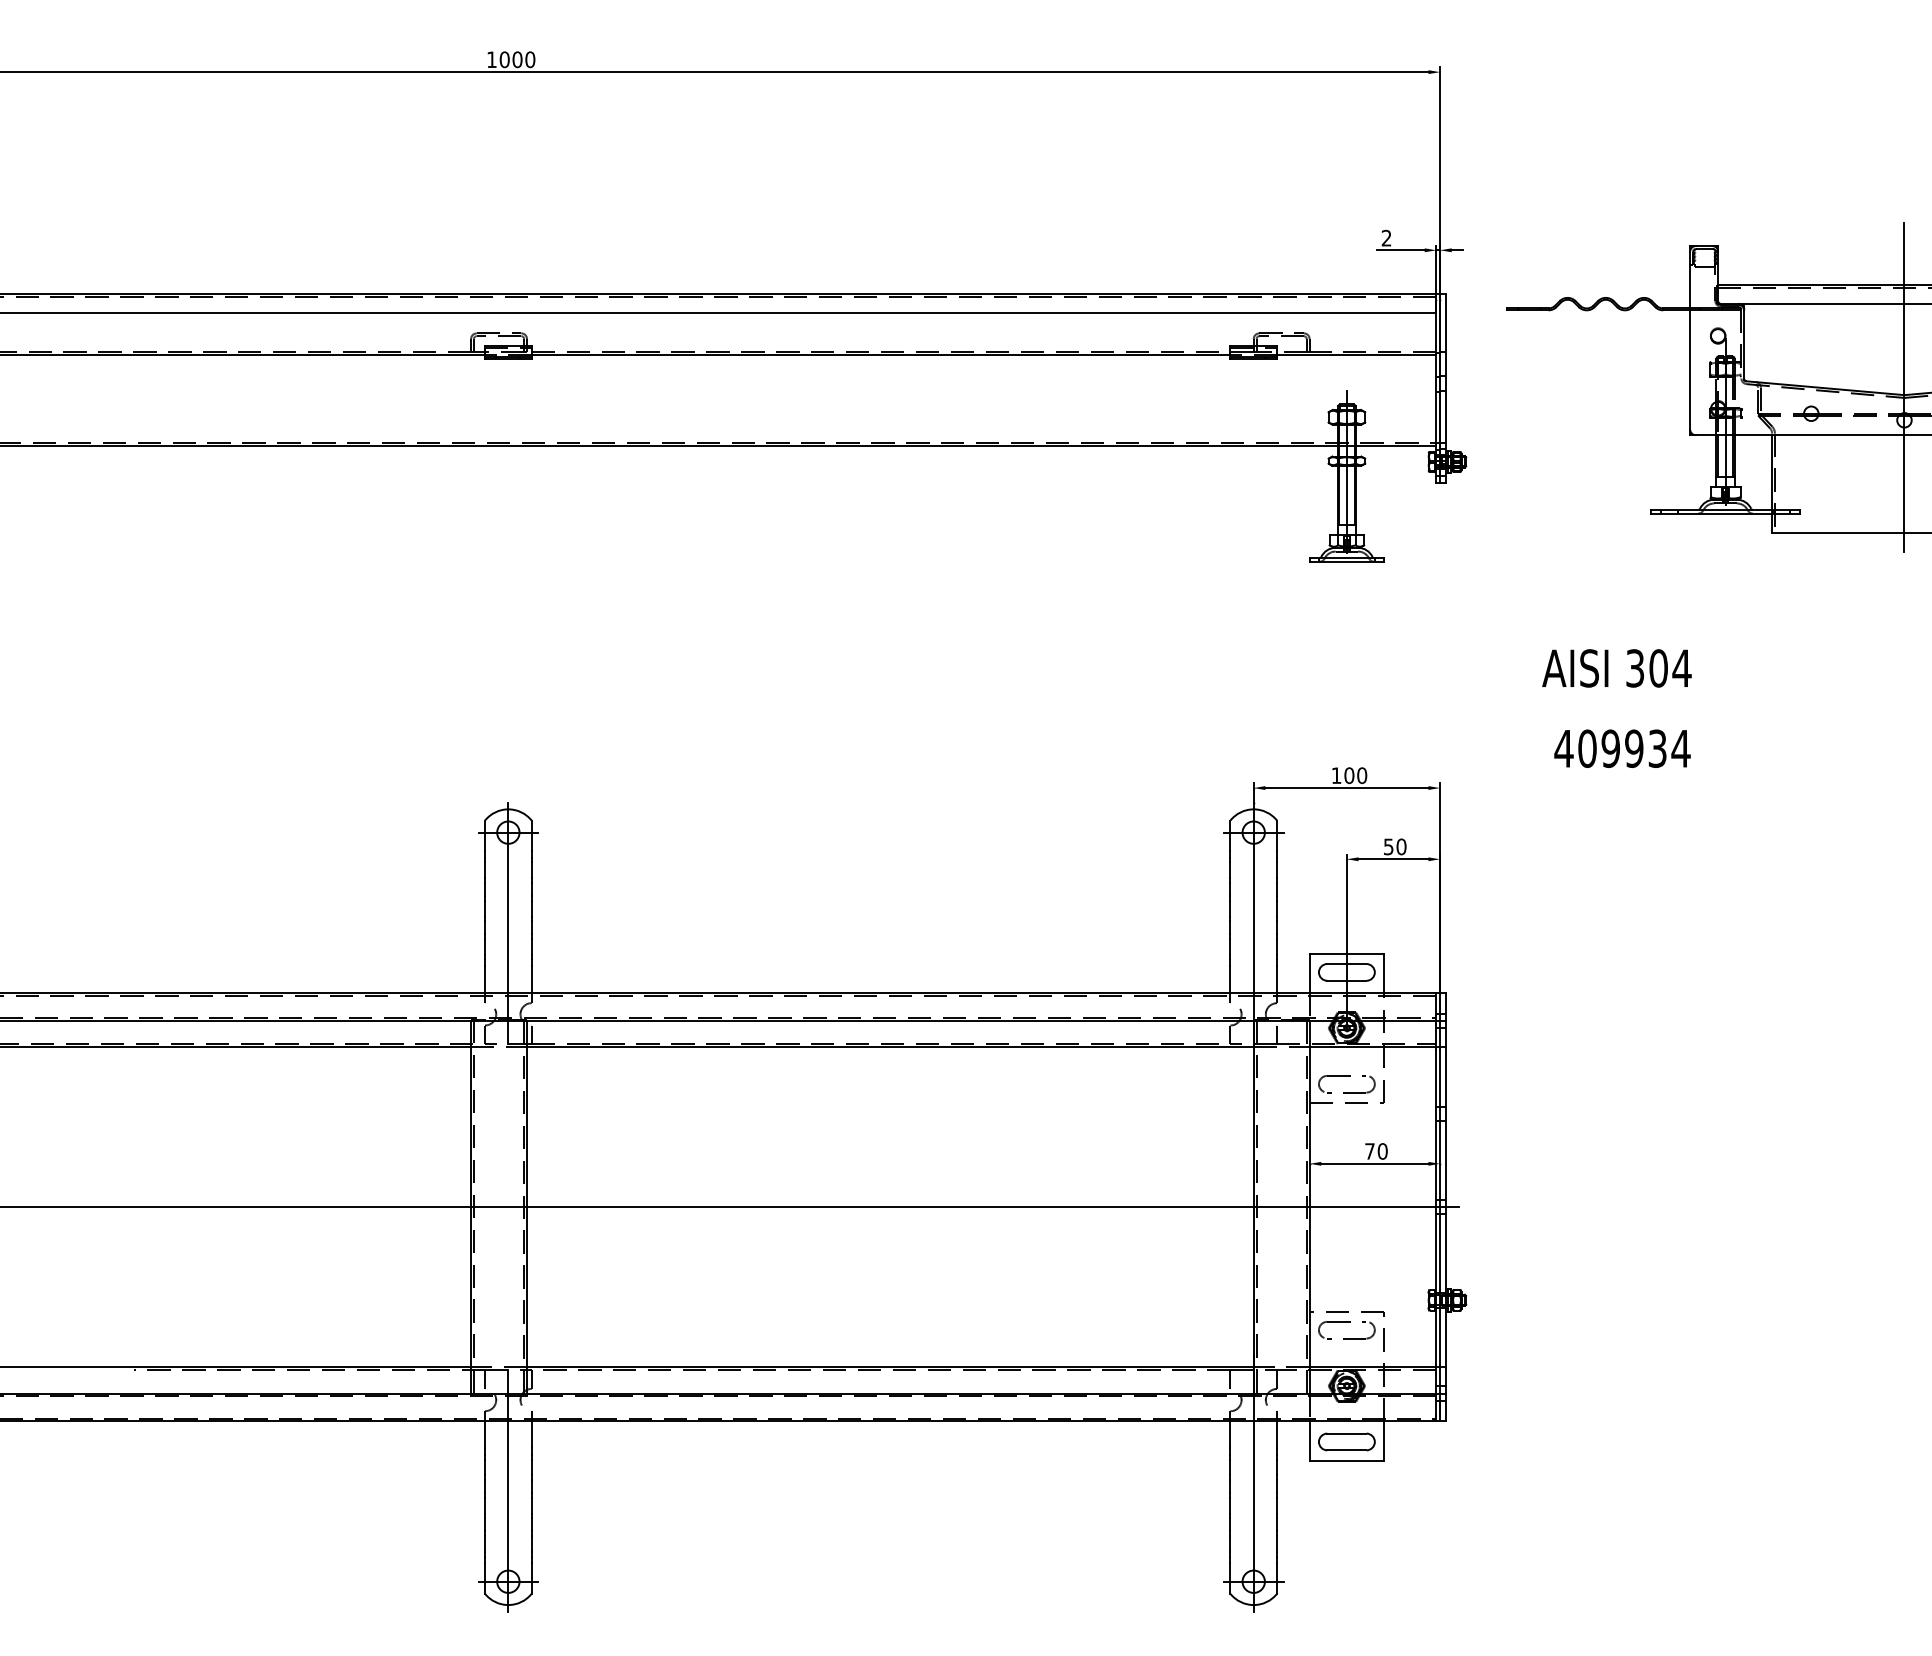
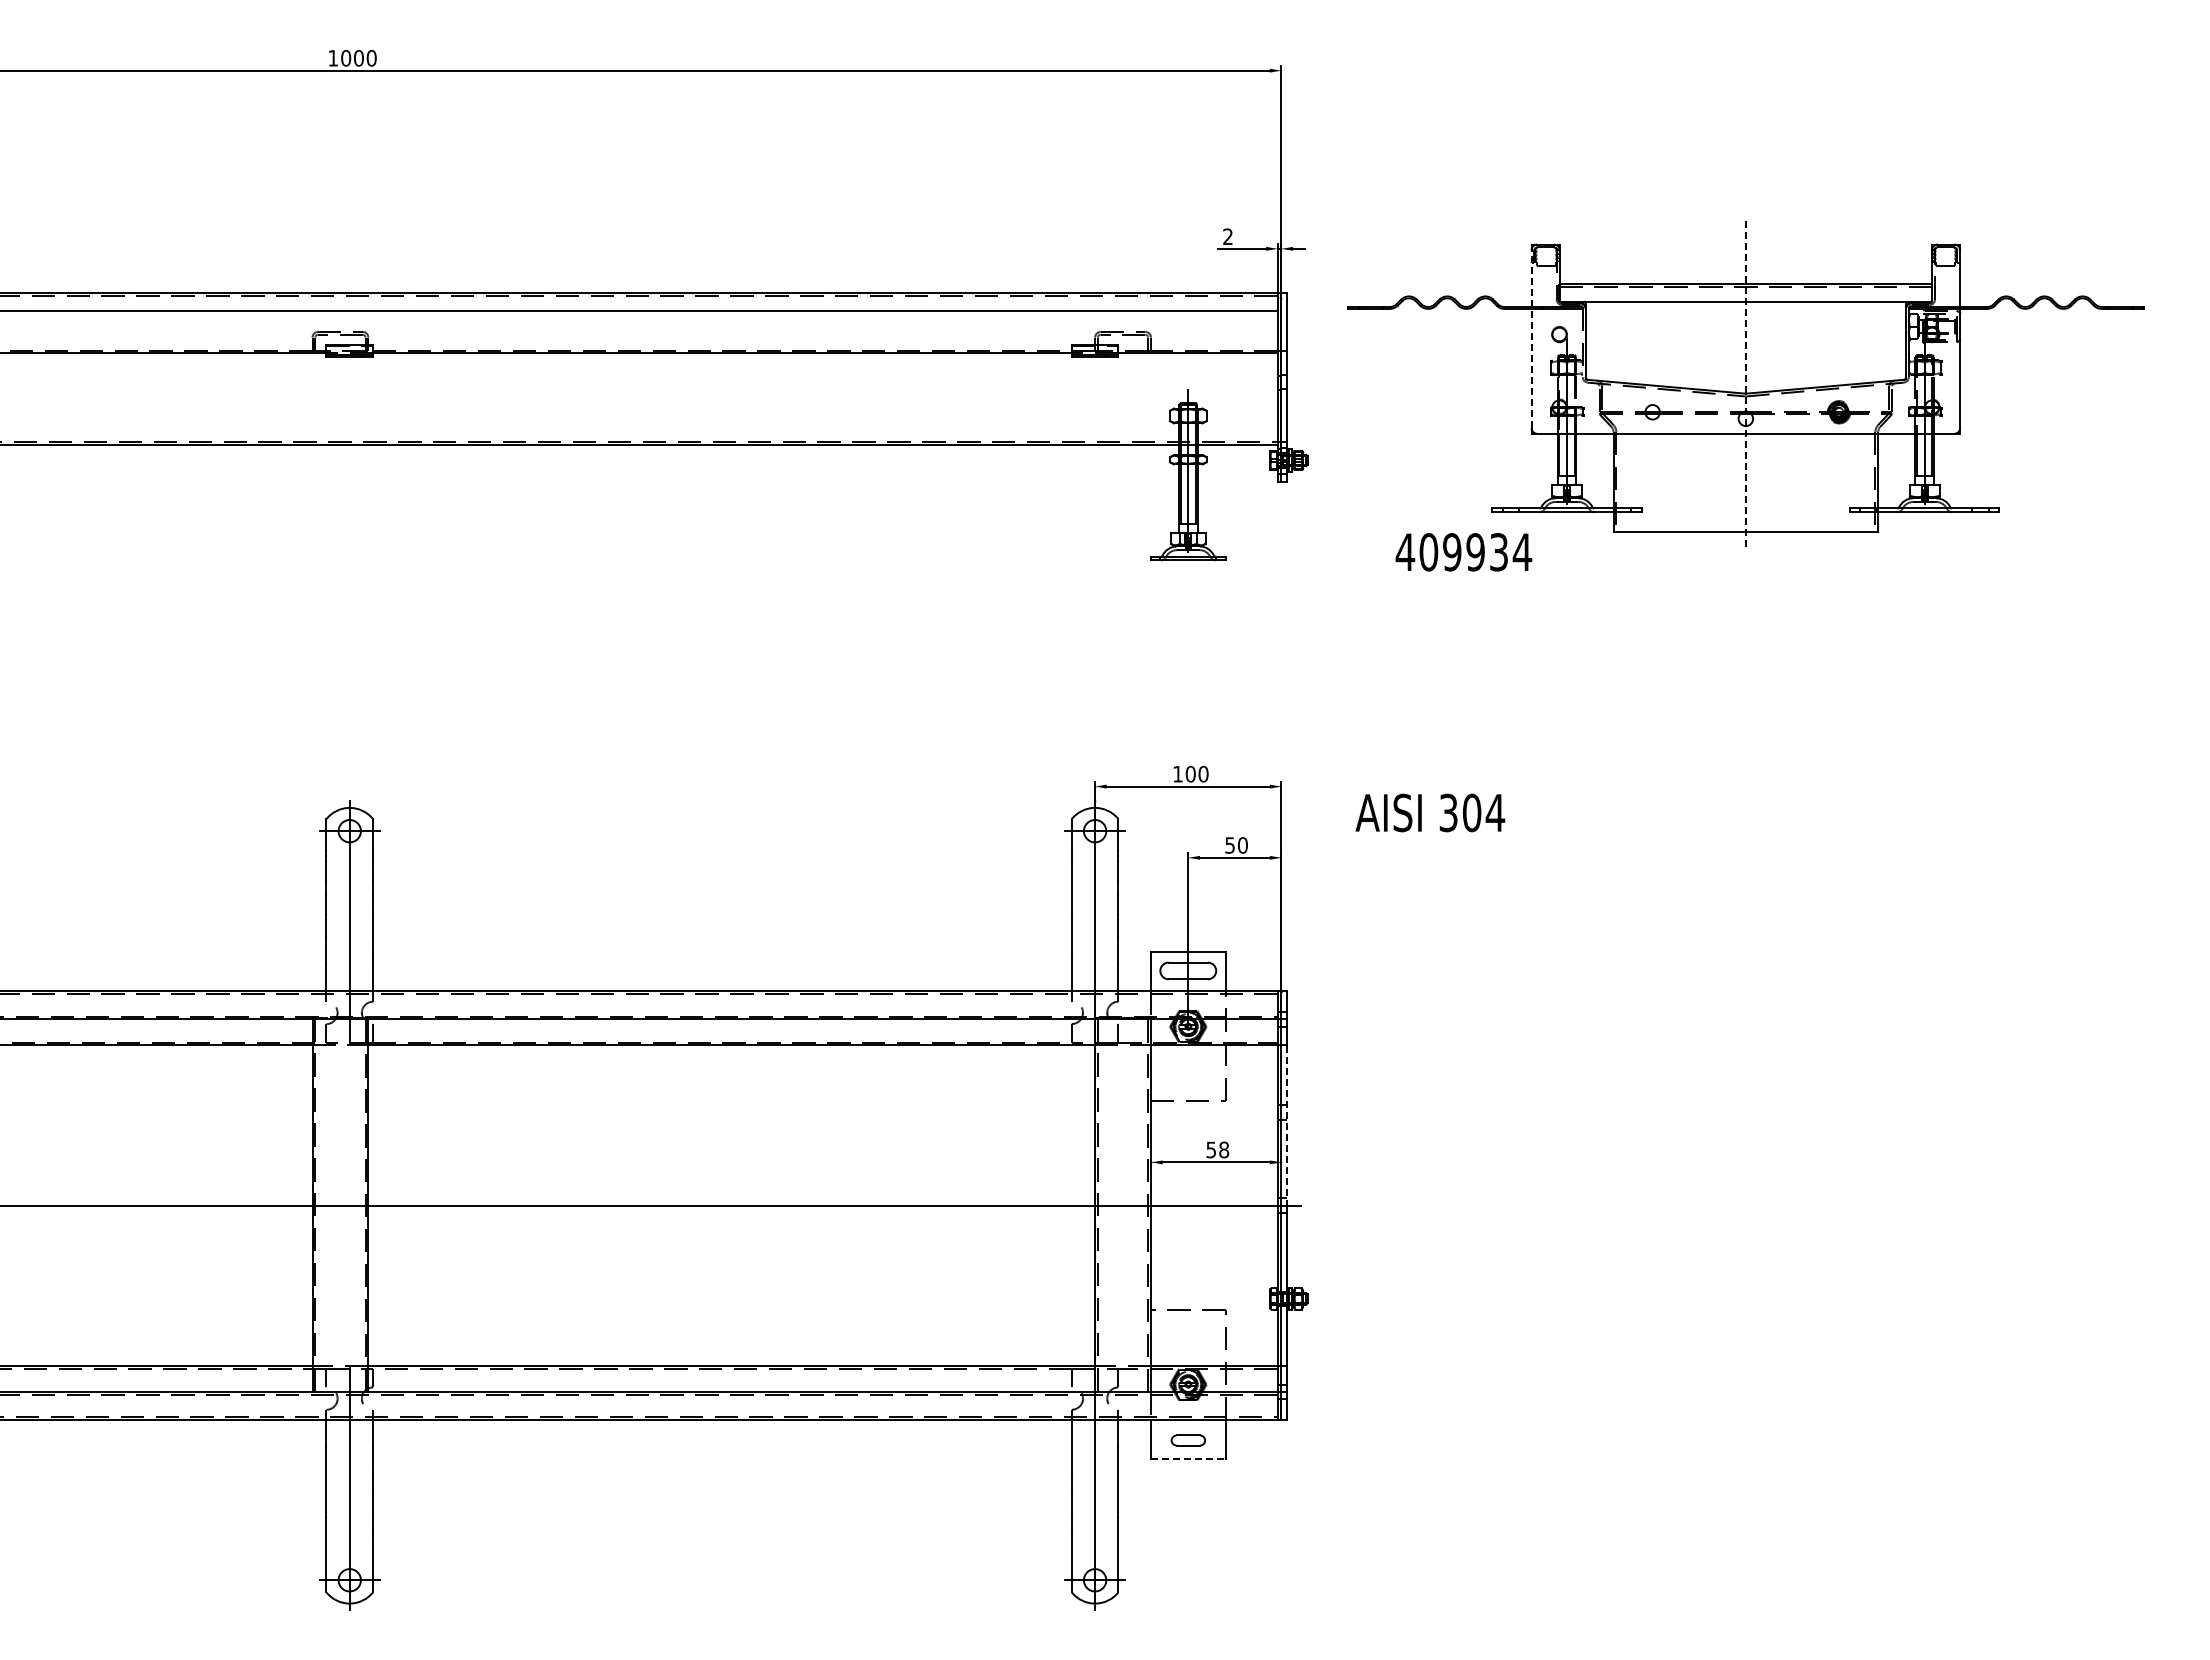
line: (1690, 340) -> (1531, 339), solid -> dashed
line: (1904, 387) -> (1745, 386), solid -> dashed
text: (1617, 667) -> (1430, 812), moved
text: (1622, 748) -> (1463, 552), moved
part: (1347, 1075) -> (1188, 1074), removed
line: (1446, 1127) -> (1287, 1126), solid -> dashed
text: (1376, 1150) -> (1217, 1149), 70 -> 58
part: (1347, 1321) -> (1188, 1320), removed
part: (1347, 1441) -> (1188, 1440), size x0.6
line: (1347, 1460) -> (1188, 1459), solid -> dashed

